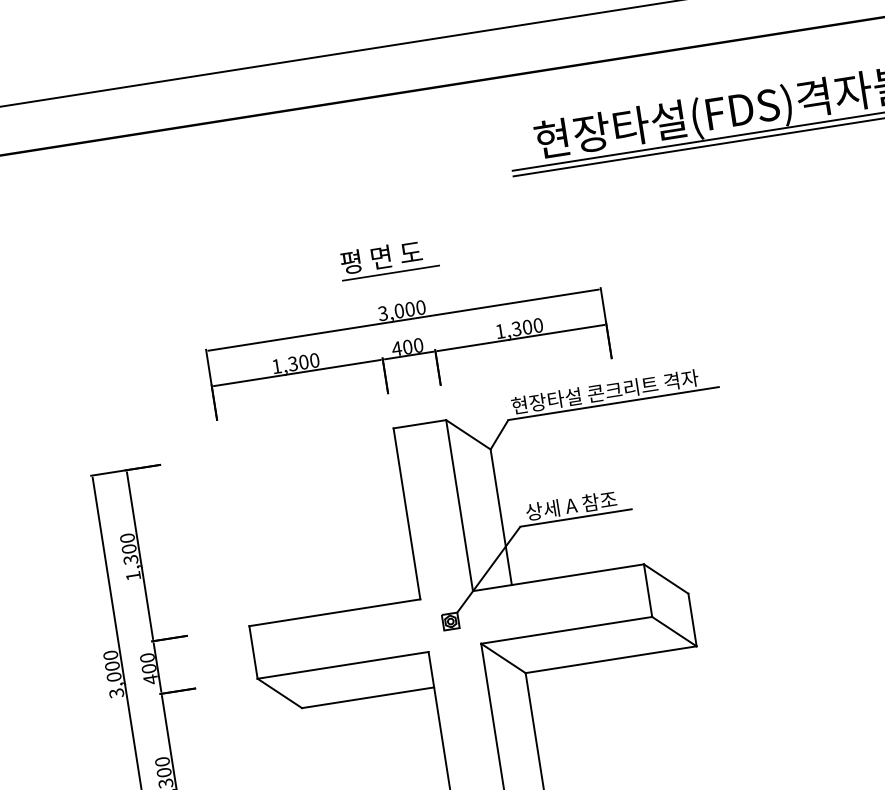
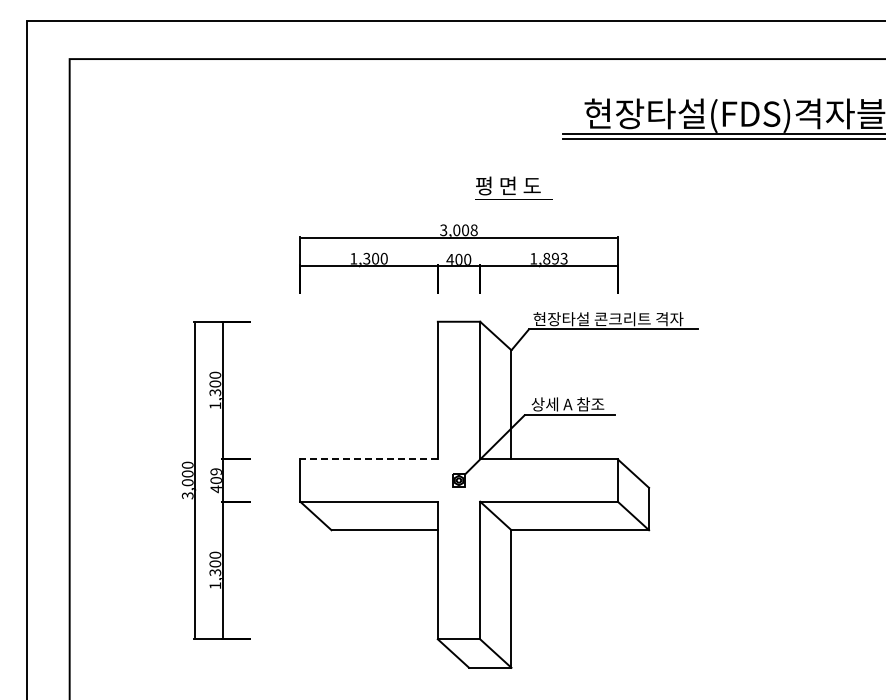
text: (388, 258) -> (513, 187), moved
text: (420, 308) -> (473, 230), 3,000 -> 3,008
text: (527, 326) -> (555, 258), 1,300 -> 1,893
line: (335, 612) -> (369, 459), solid -> dashed
text: (146, 657) -> (215, 471), 400 -> 409

